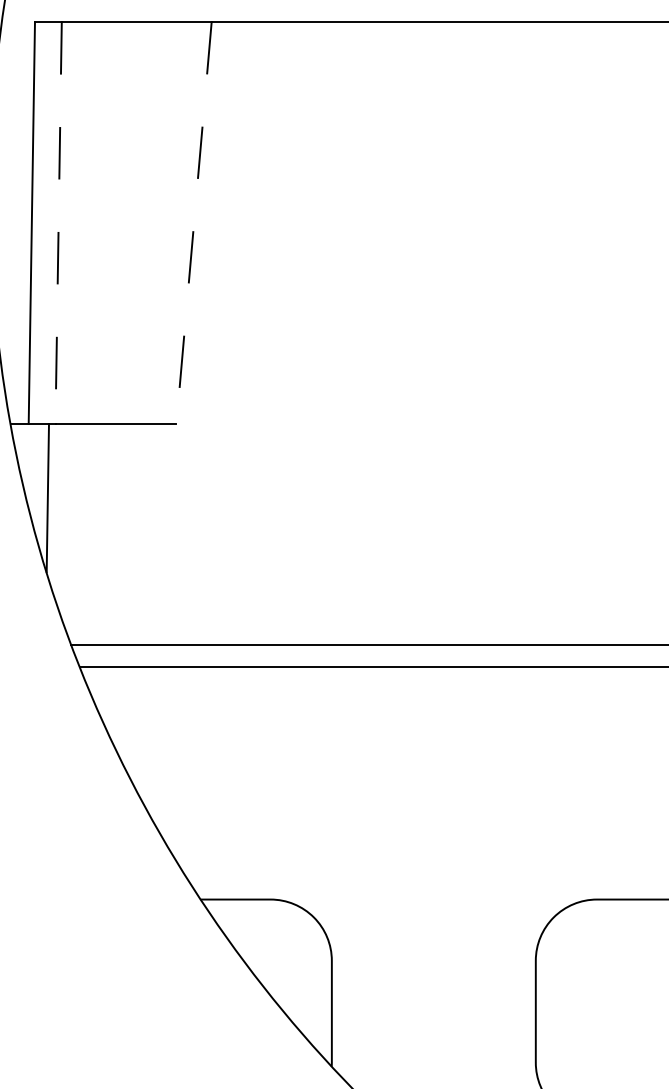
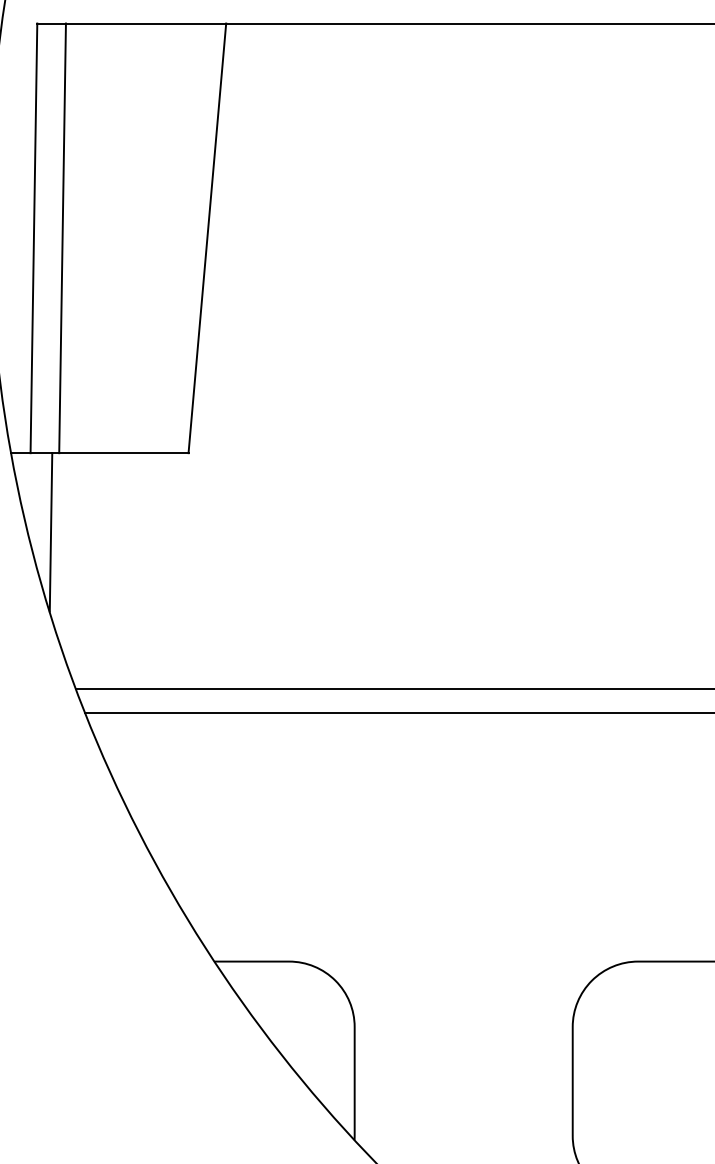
line: (58, 223) -> (62, 238), dashed -> solid
line: (194, 223) -> (207, 238), dashed -> solid

